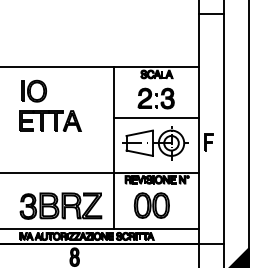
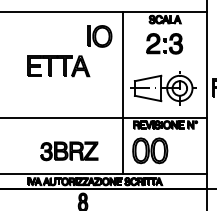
part: (33, 90) -> (98, 35), moved
line: (156, 117) -> (164, 62), removed
part: (60, 205) -> (68, 150), size x0.7
part: (151, 205) -> (149, 150), moved

